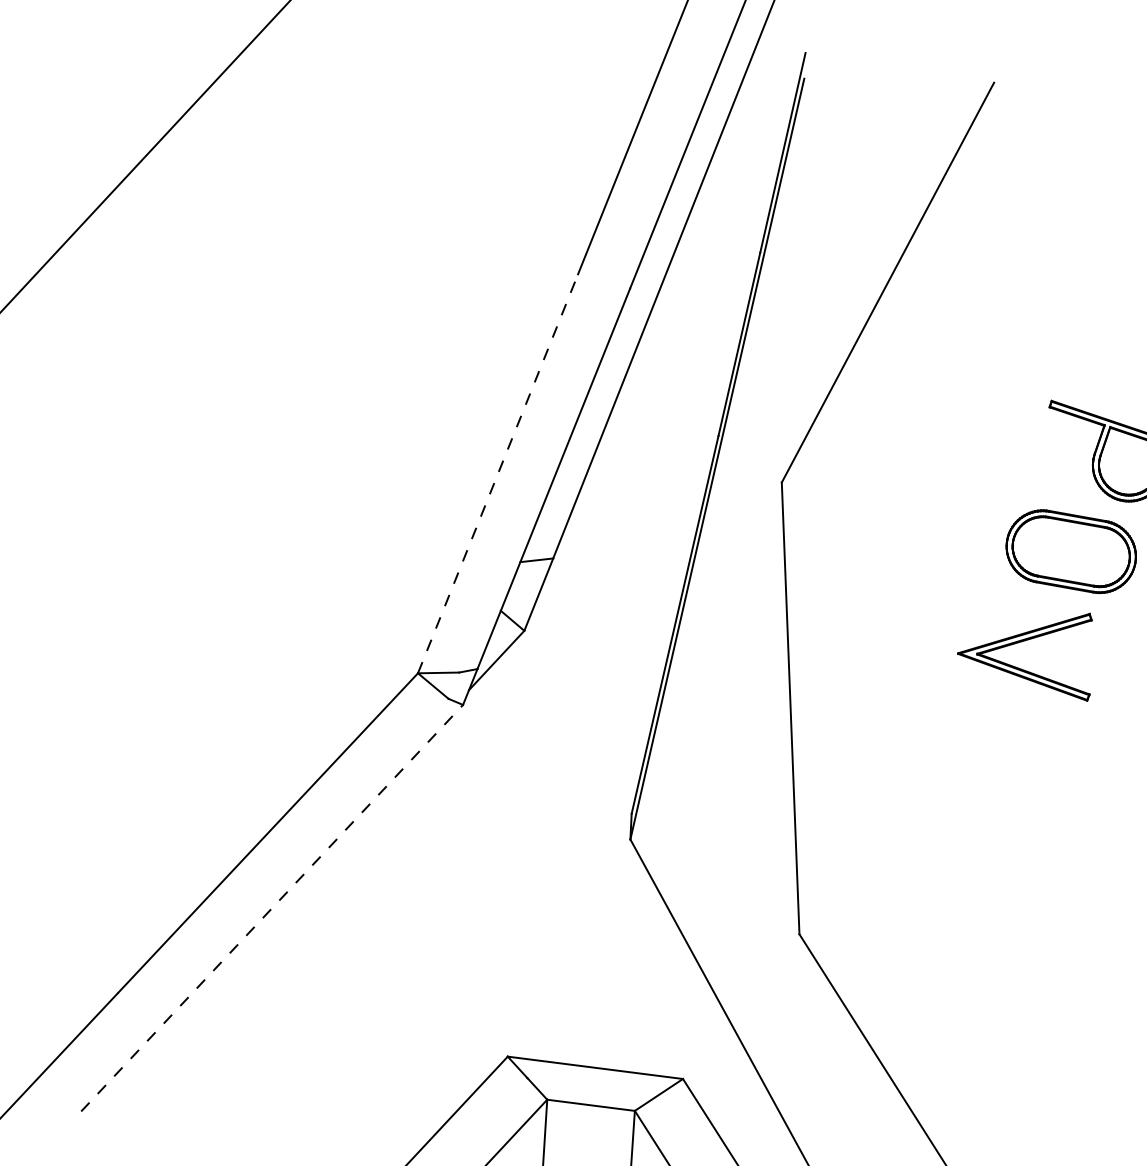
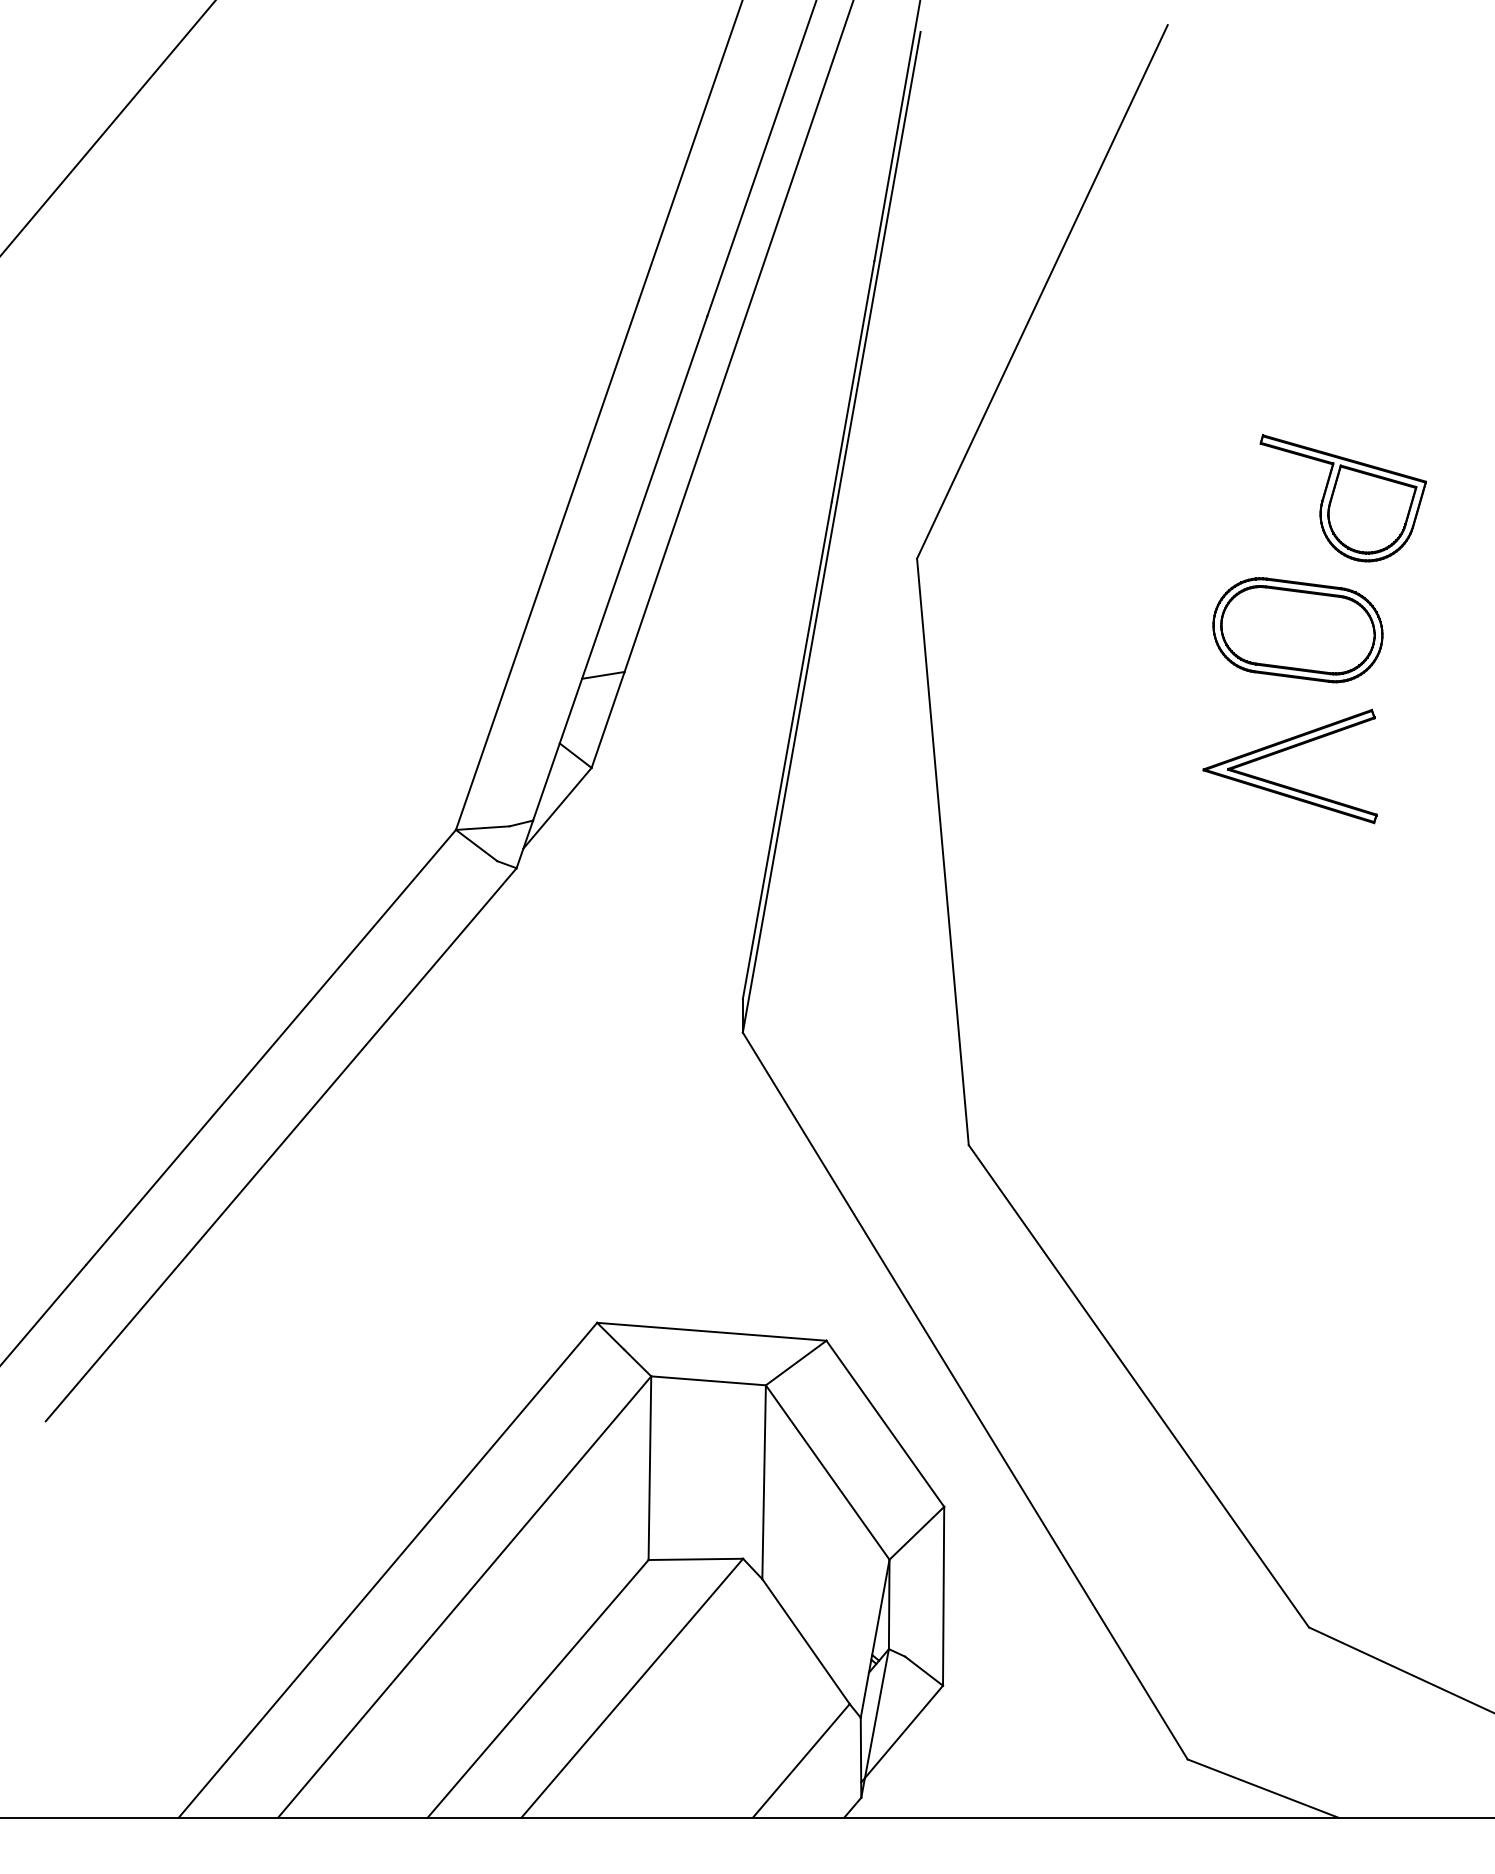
line: (498, 473) -> (547, 565), dashed -> solid
part: (1021, 642) -> (1284, 751), moved
line: (272, 908) -> (281, 1144), dashed -> solid

